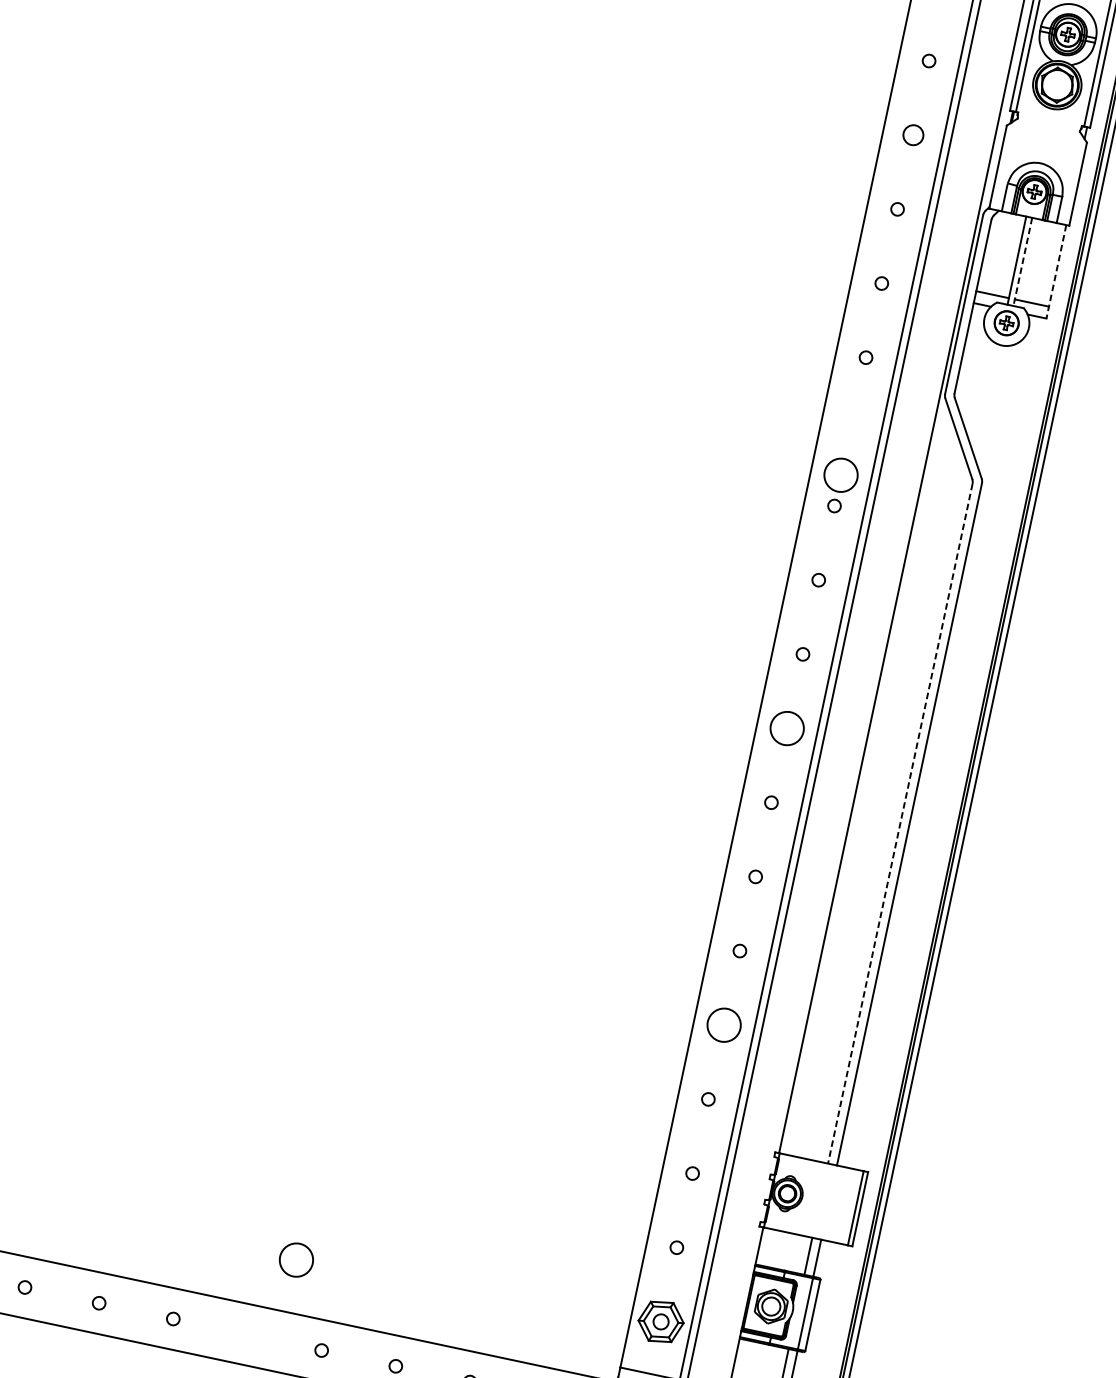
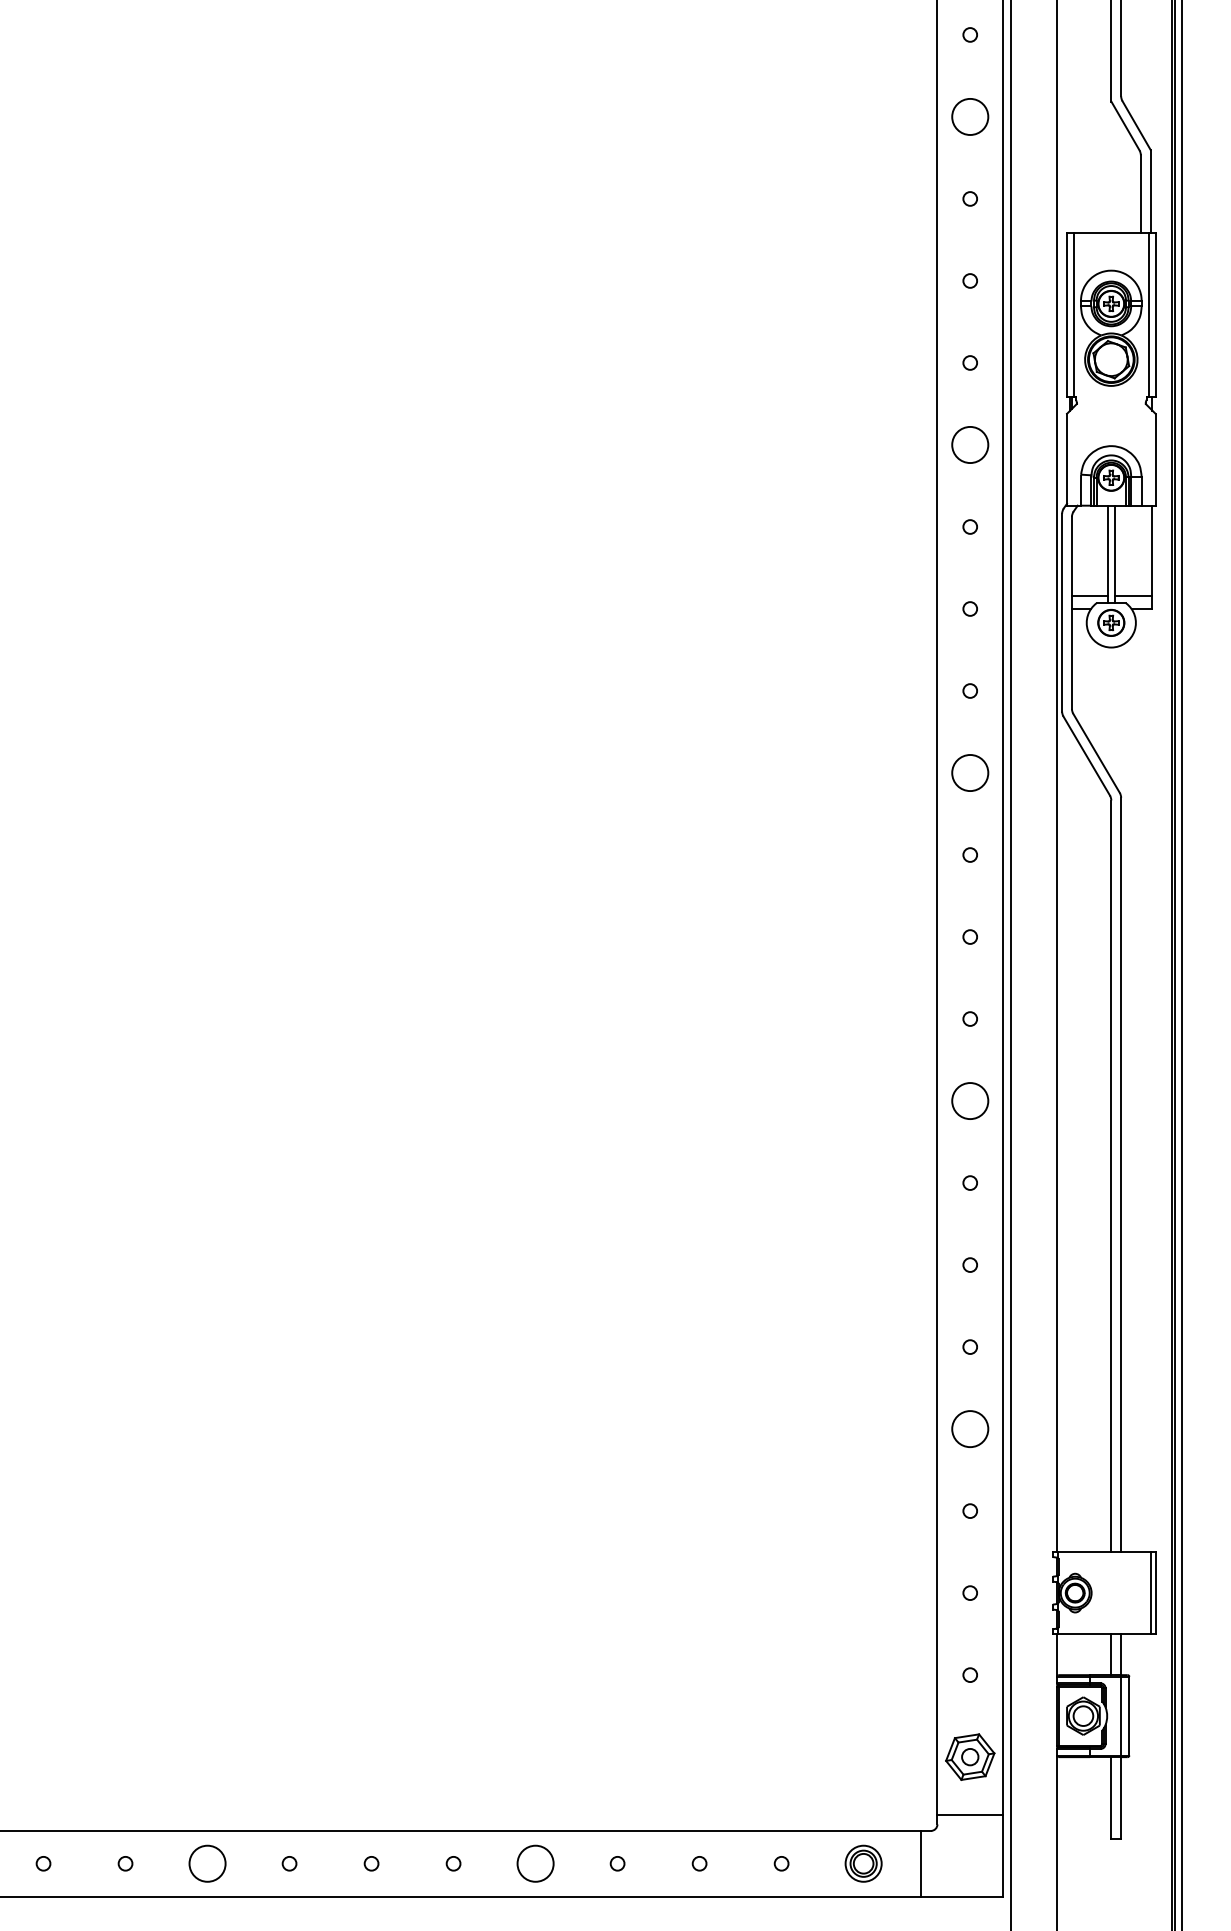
circle: (913, 134) -> (970, 444), size x1.67
line: (1022, 261) -> (1114, 554), dashed -> solid
line: (1056, 271) -> (1152, 557), dashed -> solid
circle: (841, 474) -> (970, 772), moved
line: (900, 823) -> (1111, 1176), dashed -> solid
circle: (296, 1259) -> (535, 1863), moved

